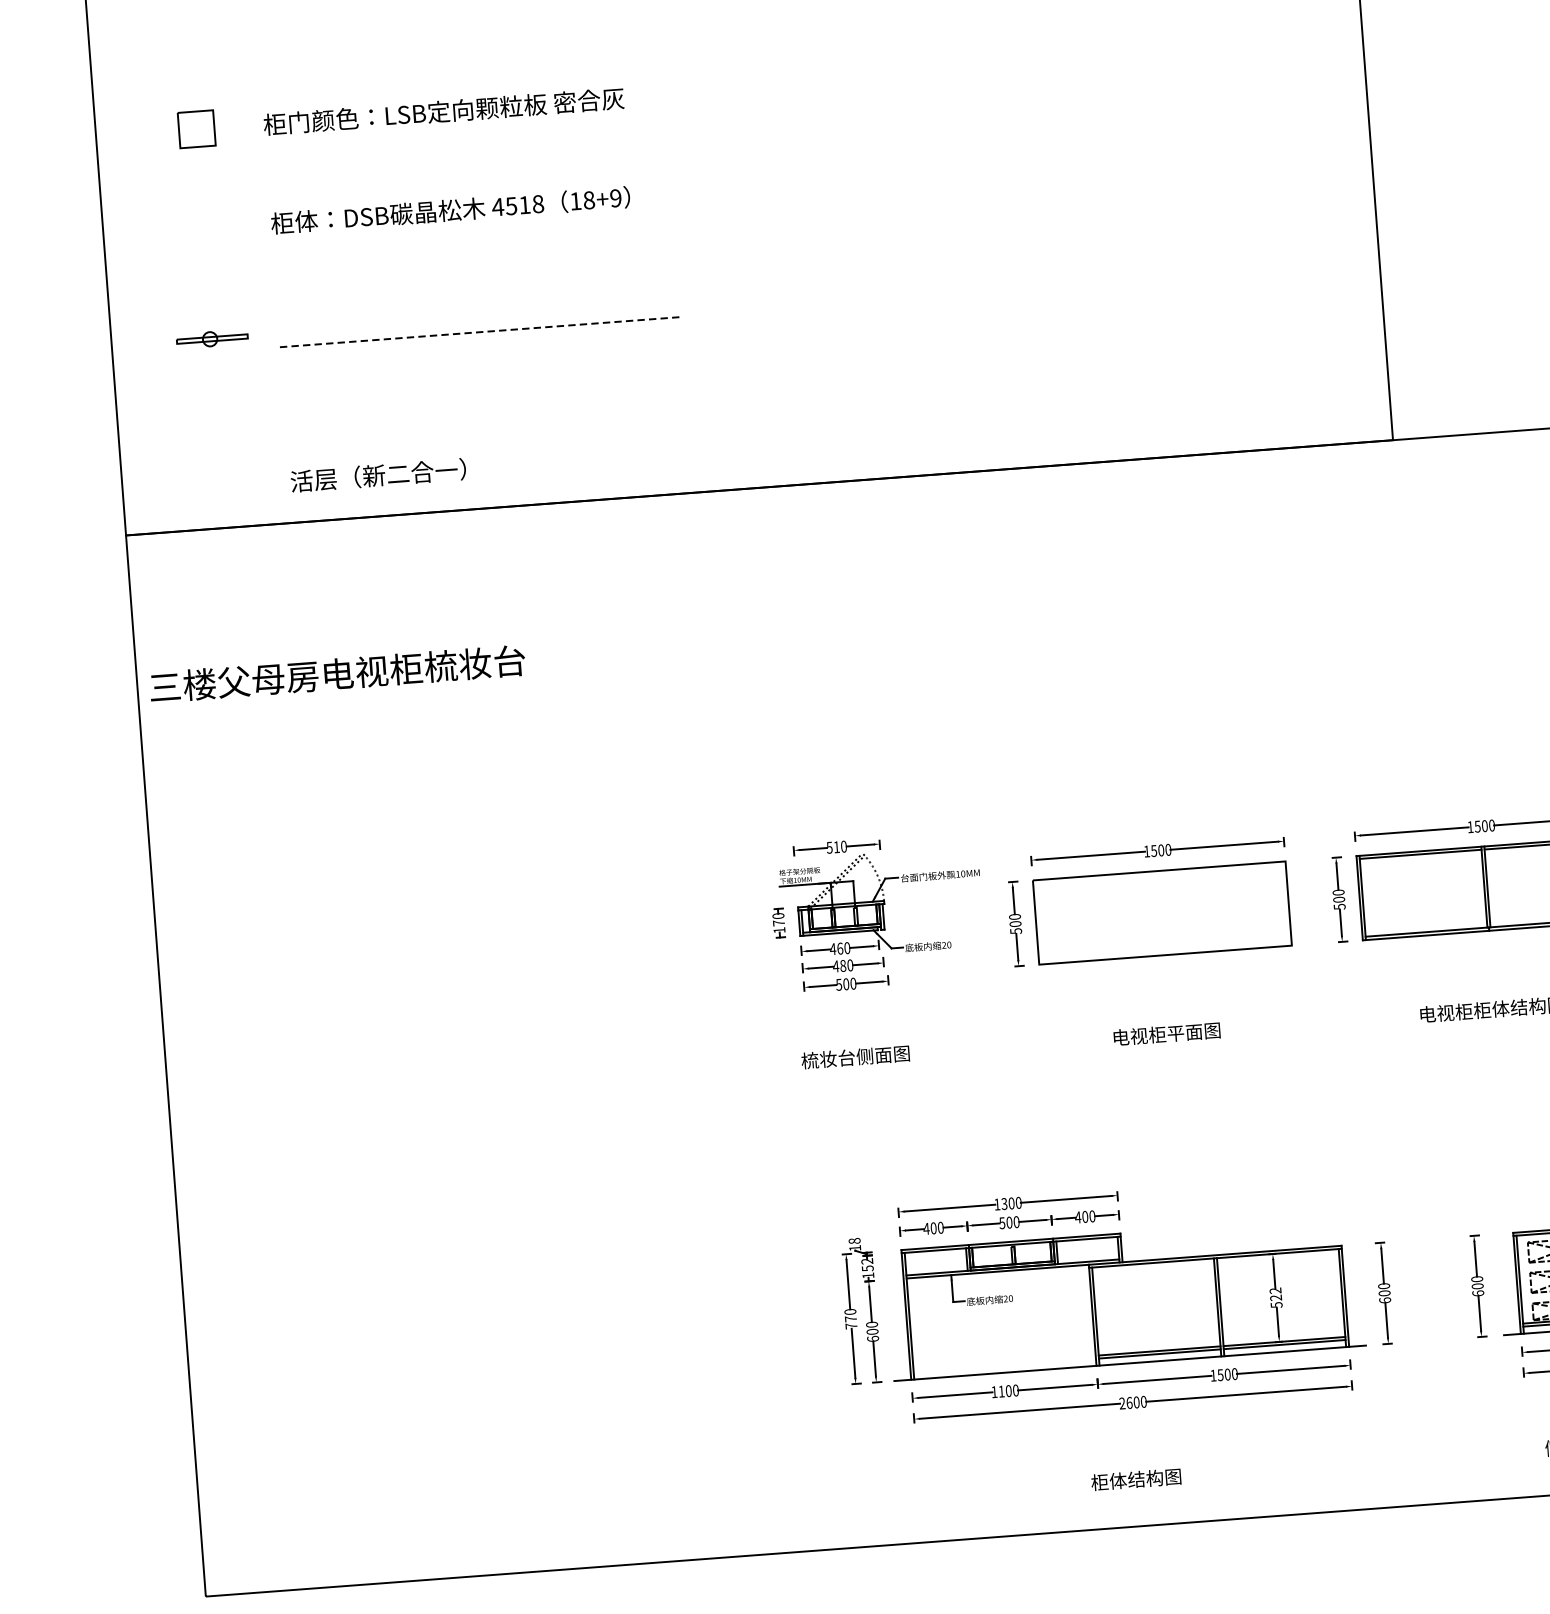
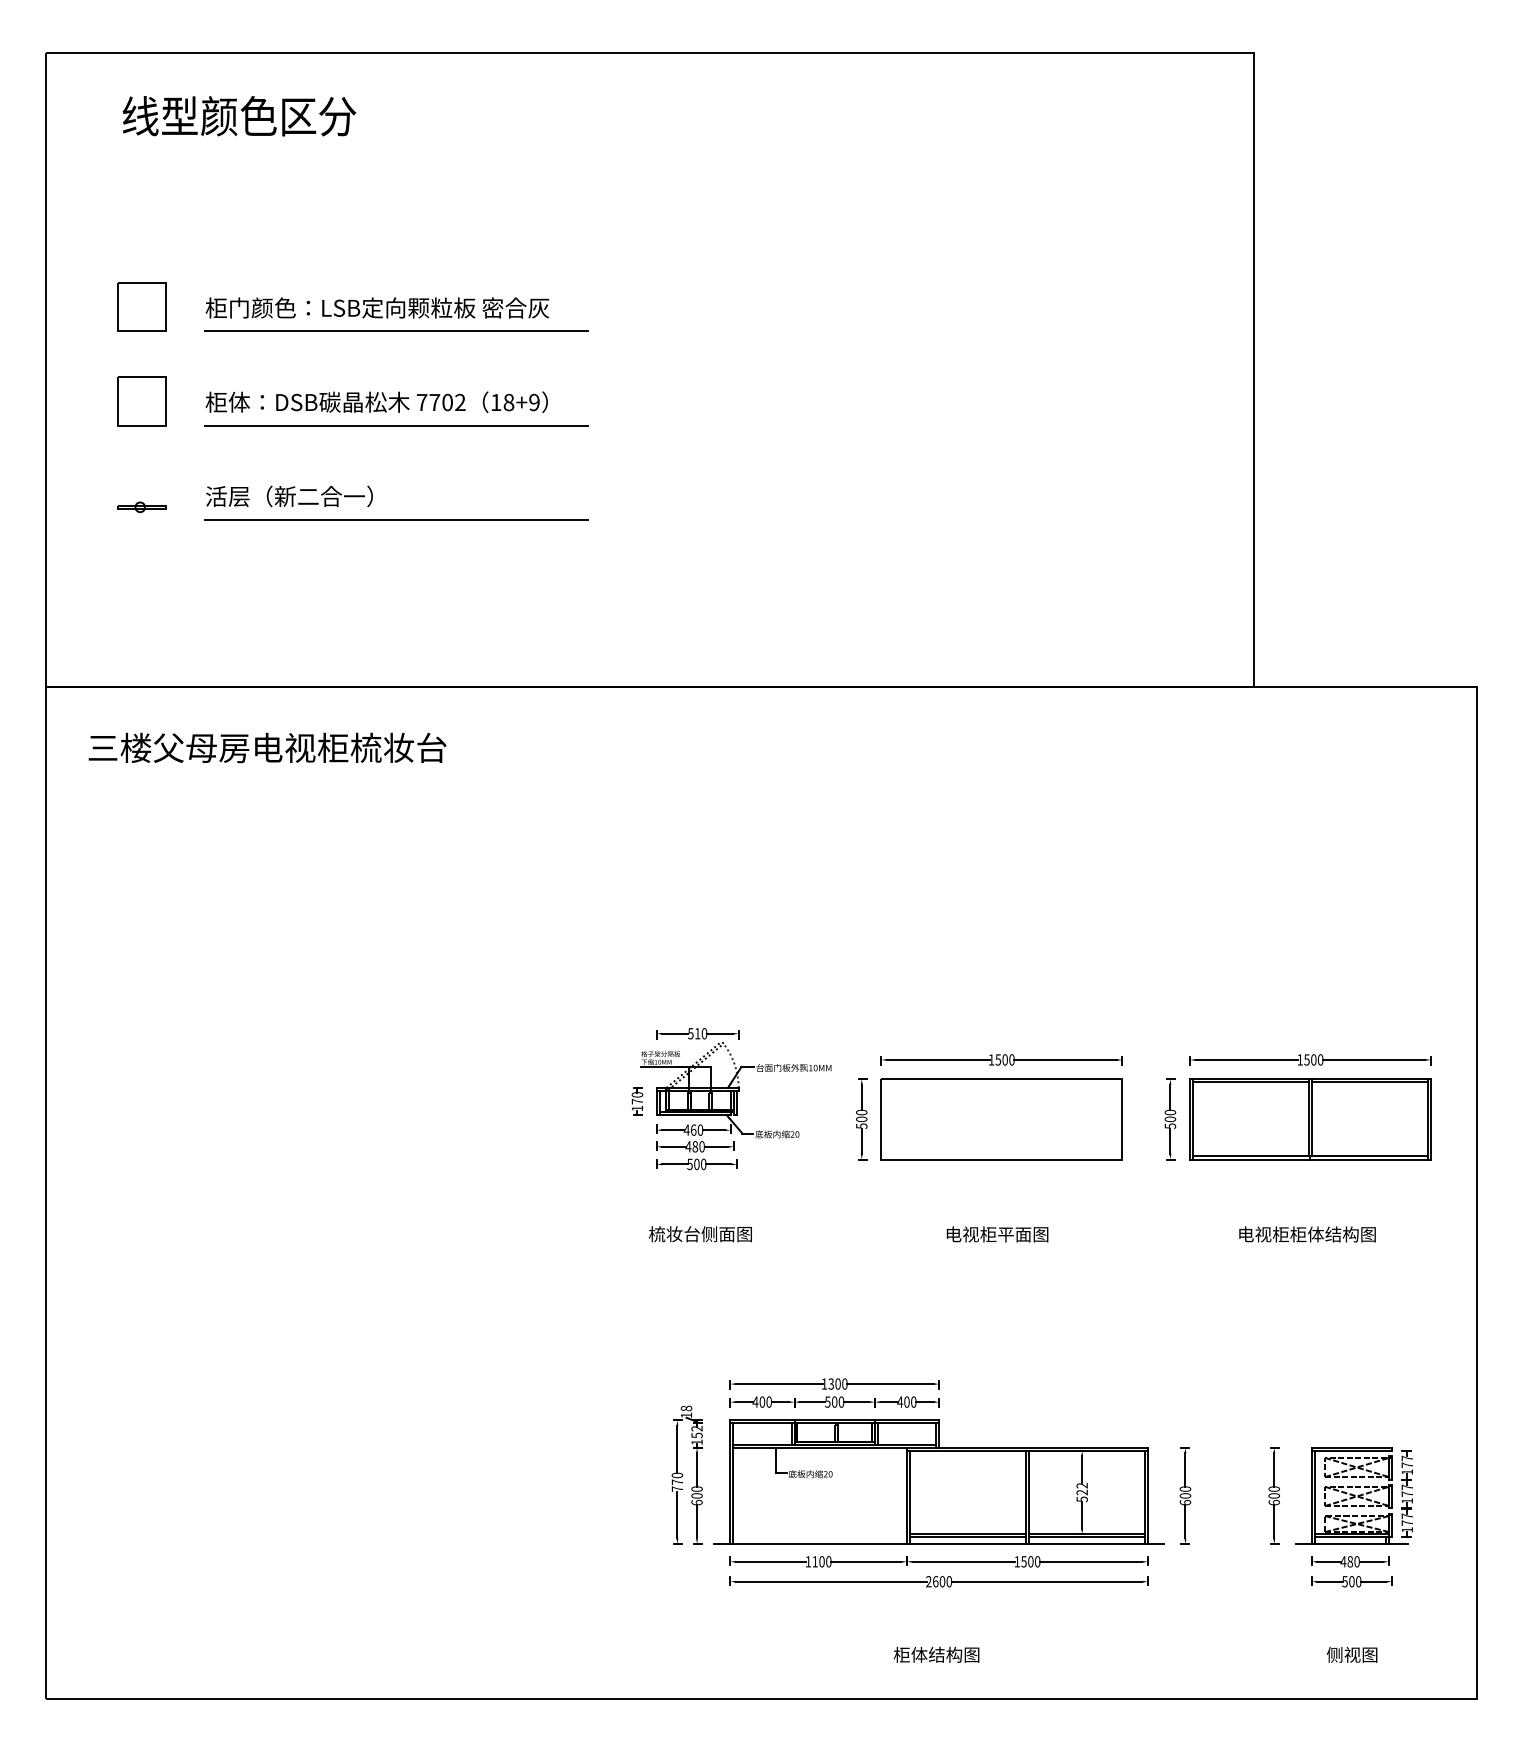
part: (196, 128) -> (141, 306), size x1.43
line: (465, 134) -> (396, 331), added
text: (517, 205) -> (440, 402), 4518 -> 7702
part: (203, 228) -> (141, 401), added
line: (473, 233) -> (396, 425), added
line: (480, 331) -> (396, 519), dashed -> solid
part: (212, 339) -> (141, 507), size x0.71
text: (378, 475) -> (289, 496), moved
text: (337, 673) -> (267, 747), moved

